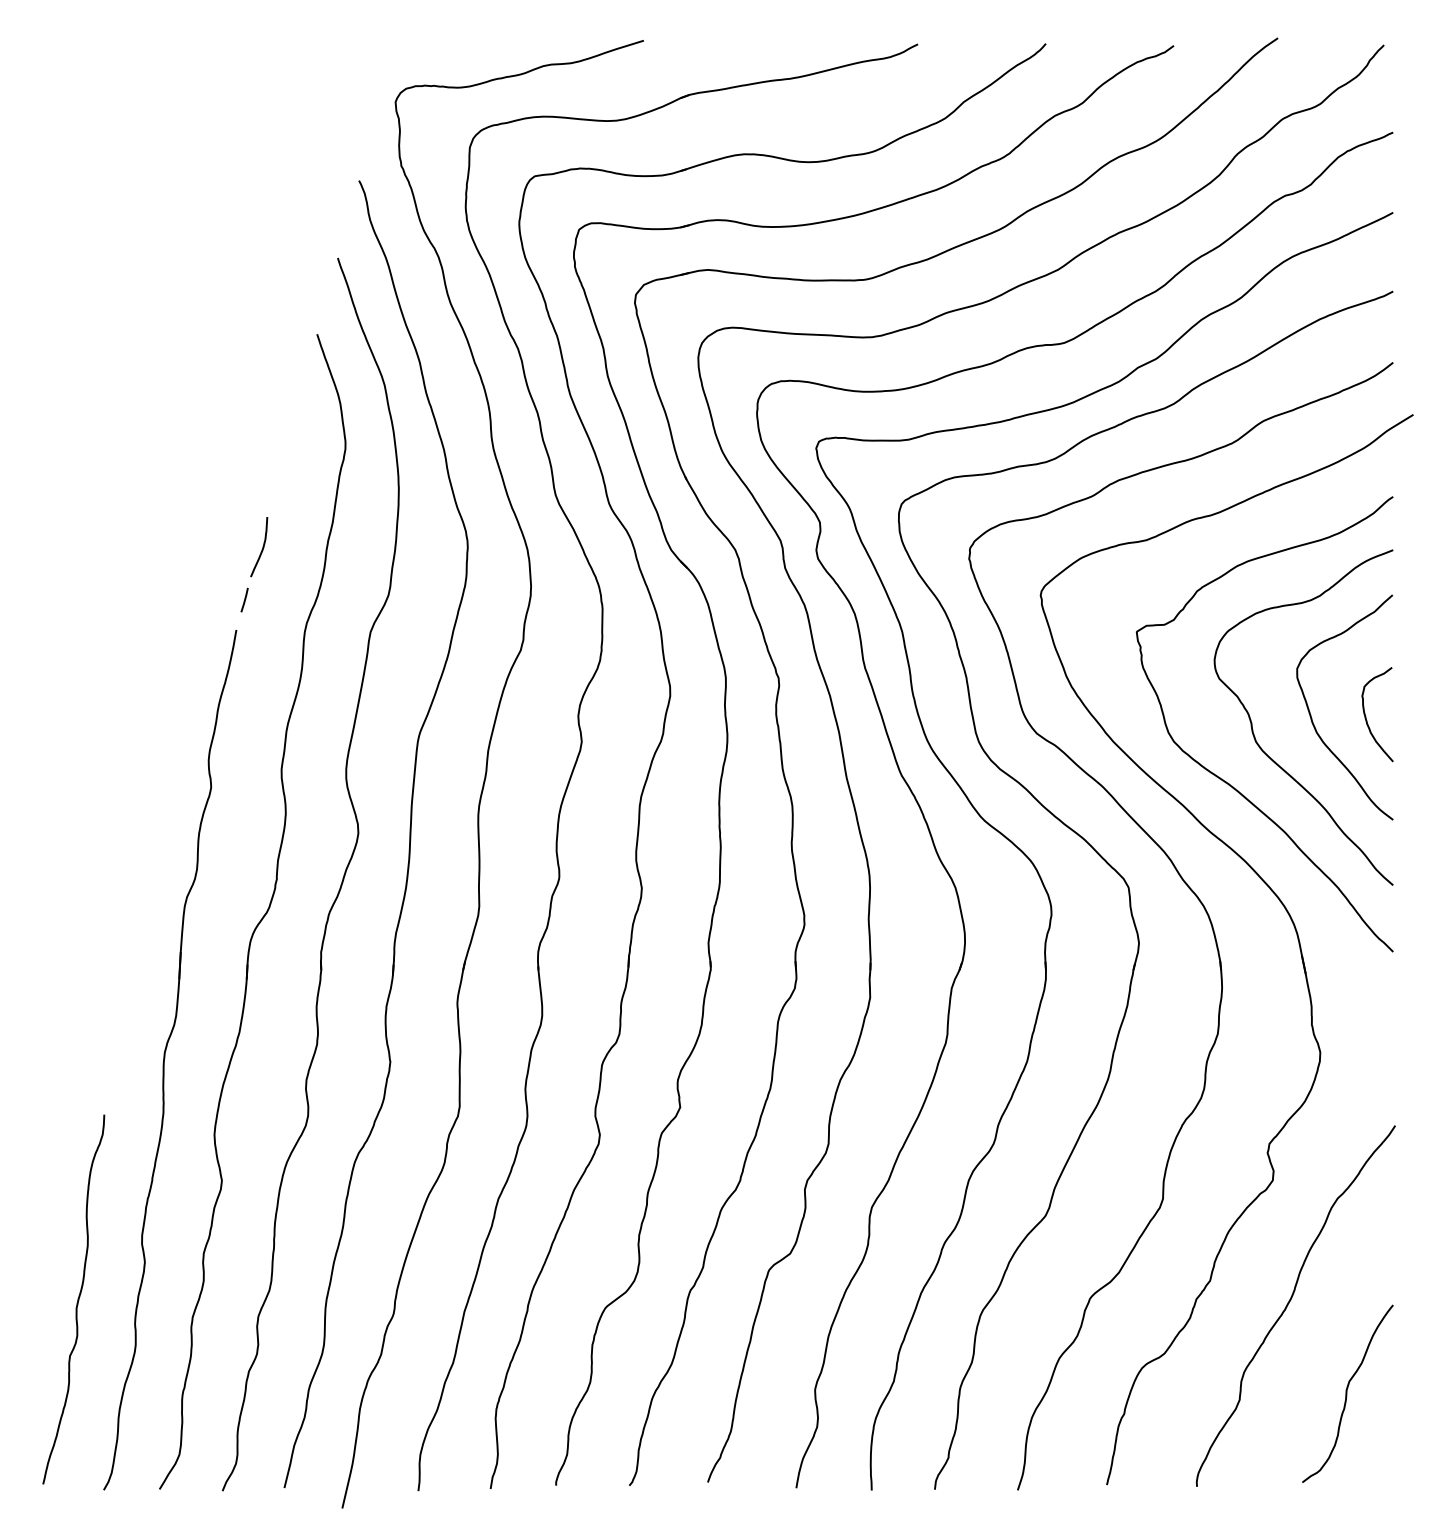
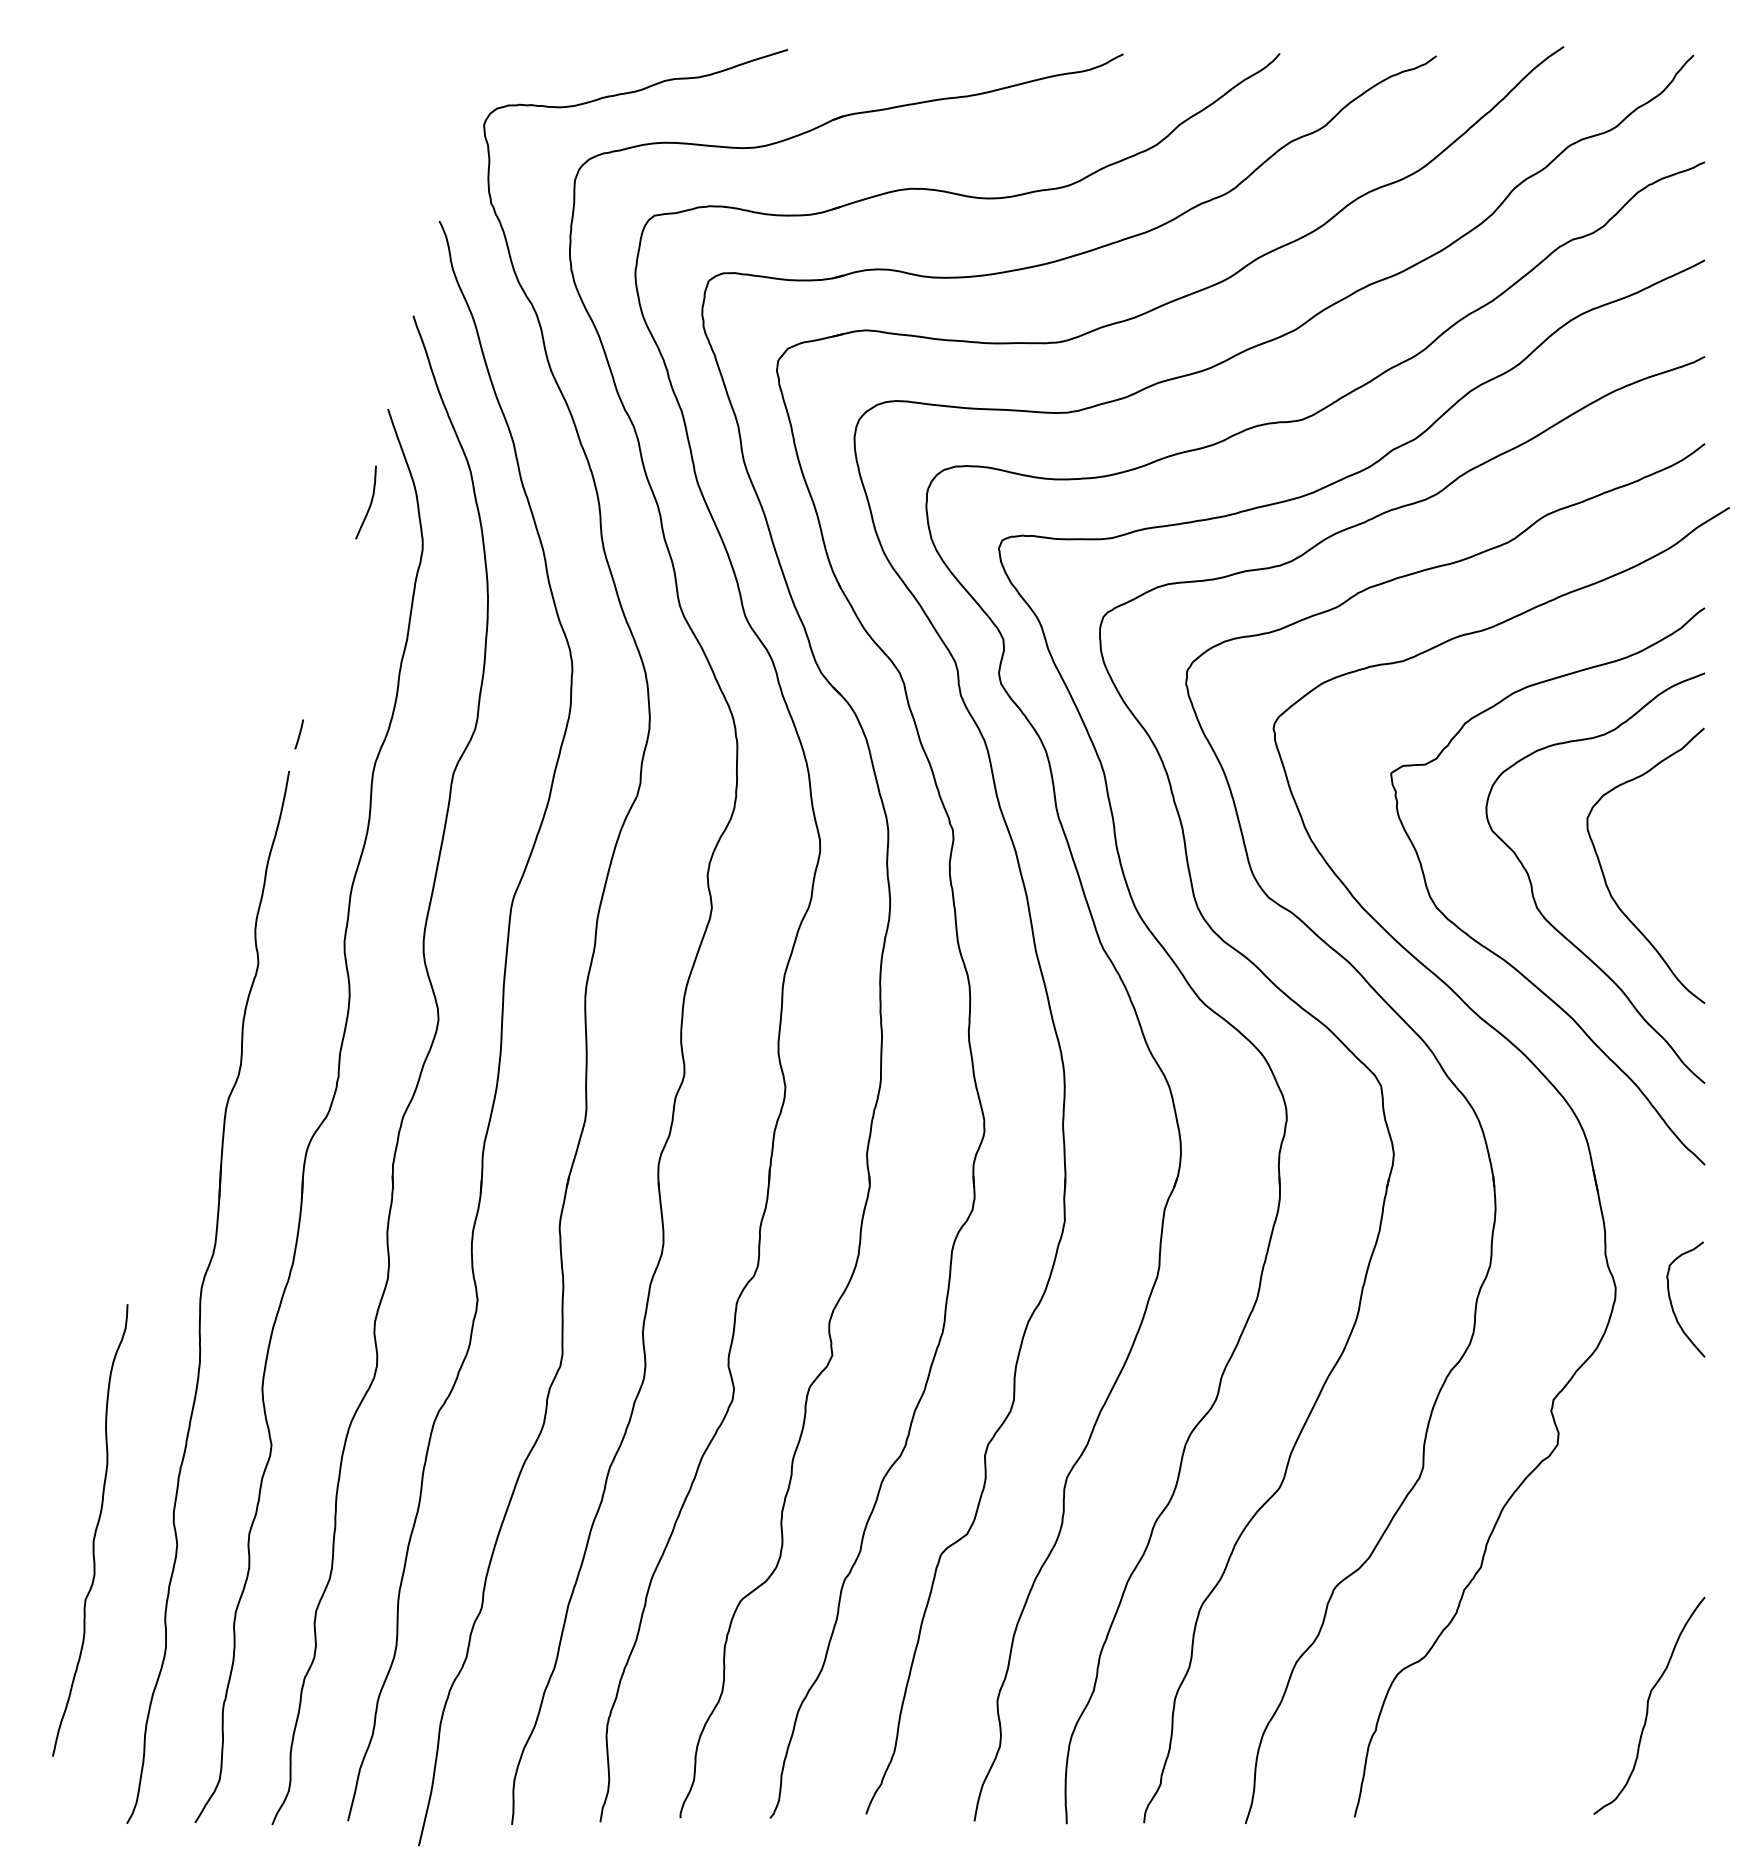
curve: (261, 548) -> (369, 504), moved
curve: (1366, 717) -> (1672, 1303), moved
curve: (77, 1300) -> (94, 1531), moved
curve: (1289, 1302) -> (1578, 1594), removed

